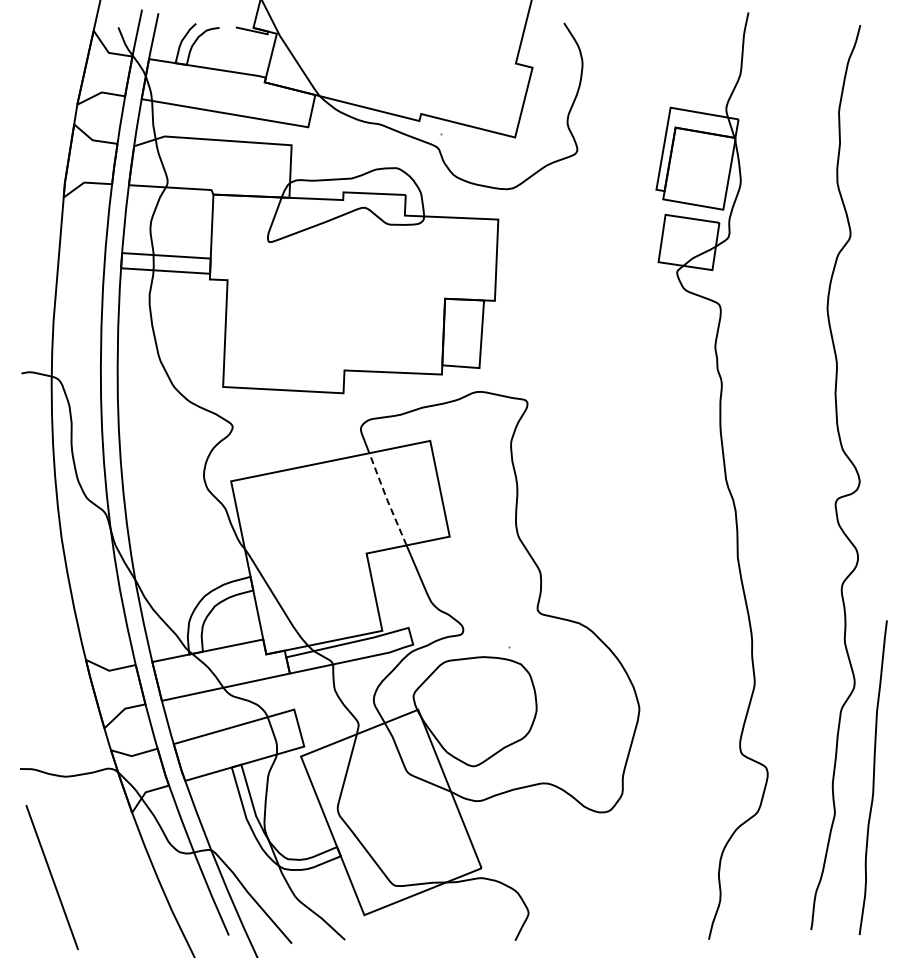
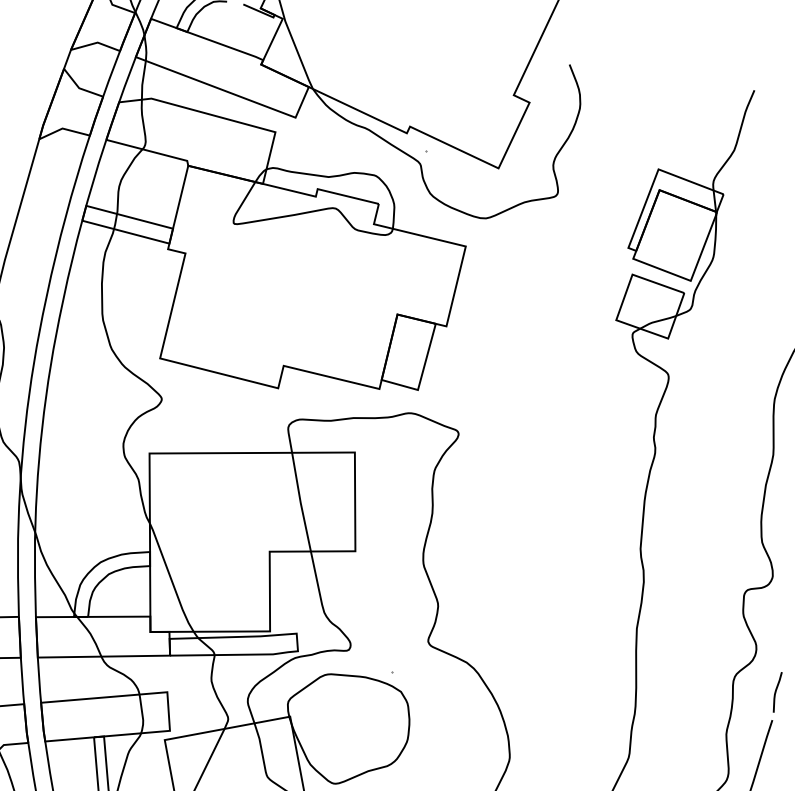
line: (387, 500) -> (300, 503), dashed -> solid
curve: (885, 592) -> (776, 692), added

